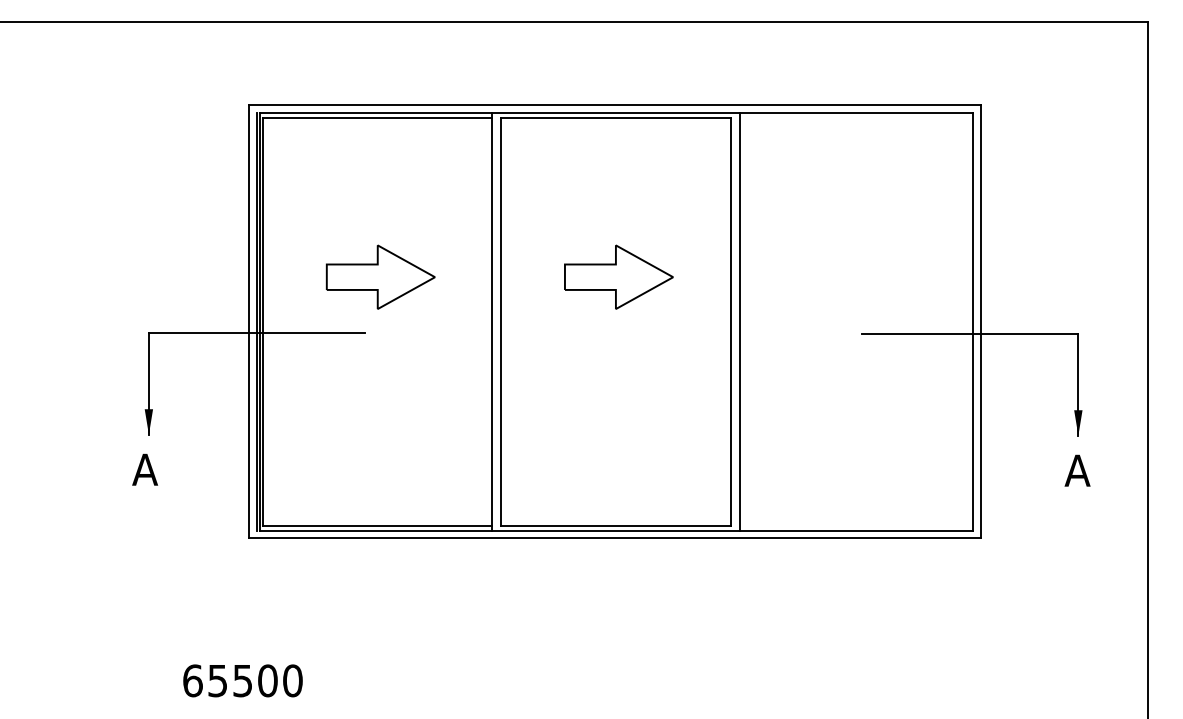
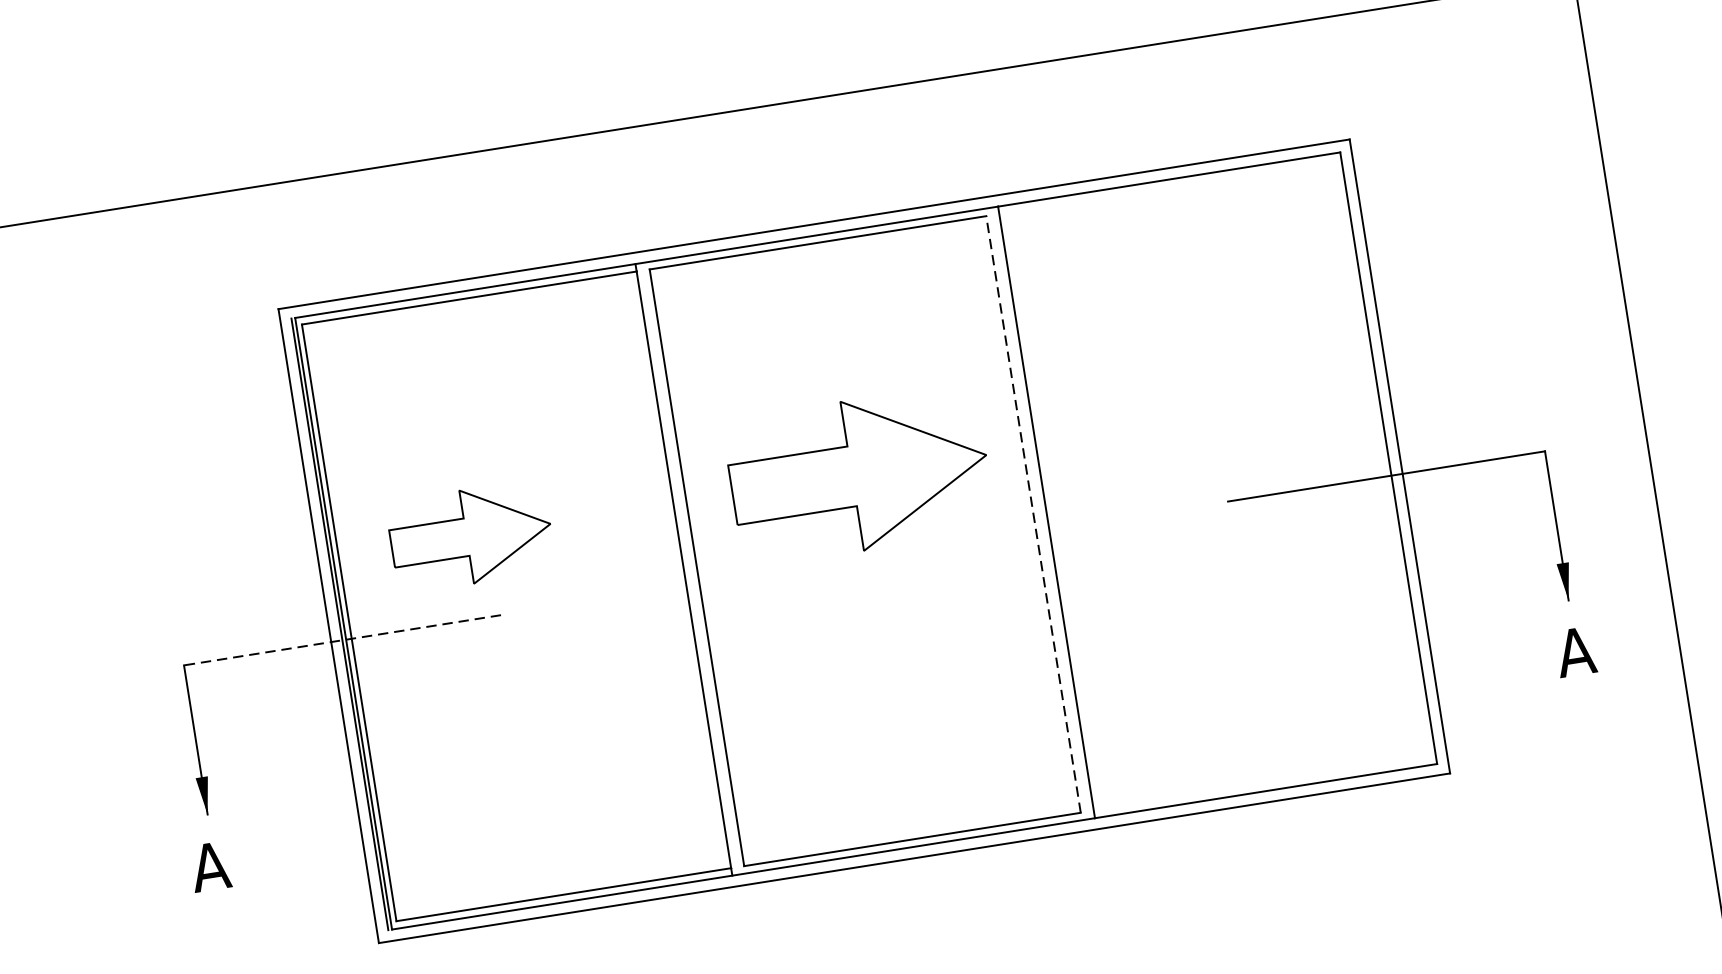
part: (380, 276) -> (470, 535), moved
part: (618, 276) -> (858, 474), size x1.6
line: (730, 321) -> (1032, 513), solid -> dashed
line: (256, 332) -> (341, 639), solid -> dashed

